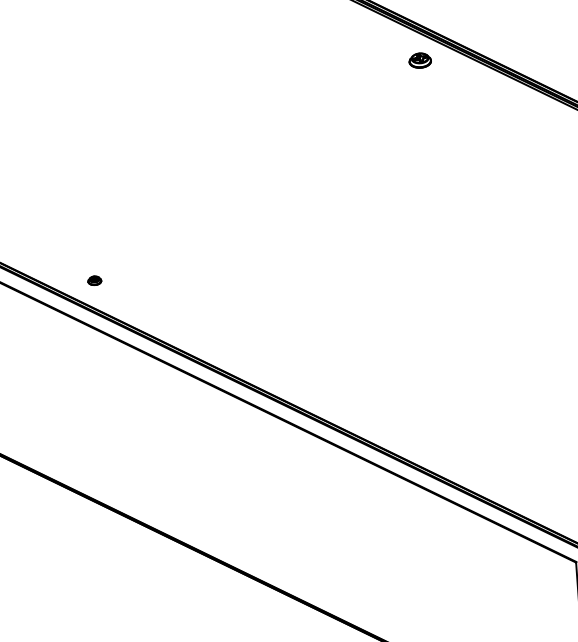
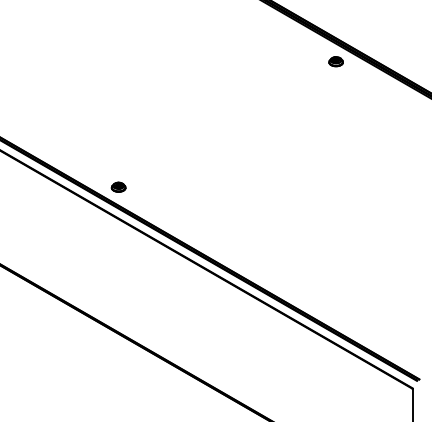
part: (94, 279) -> (118, 186), size x1.67

